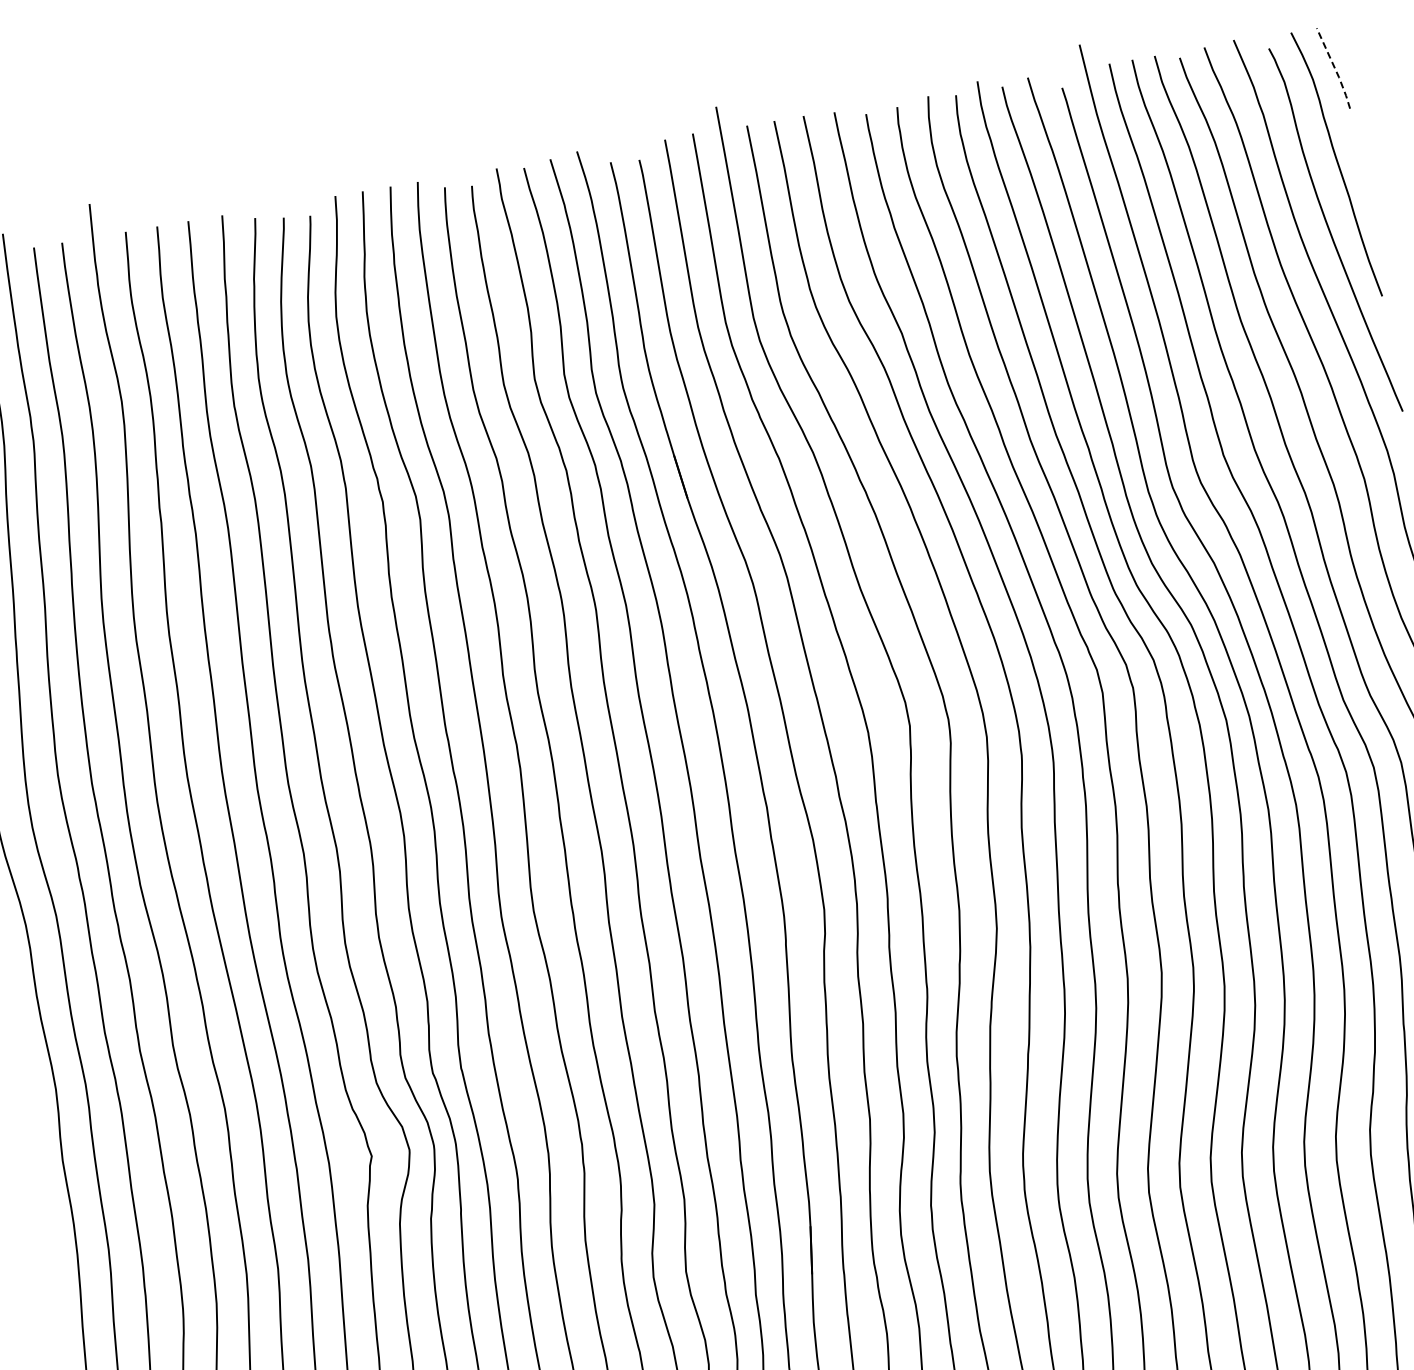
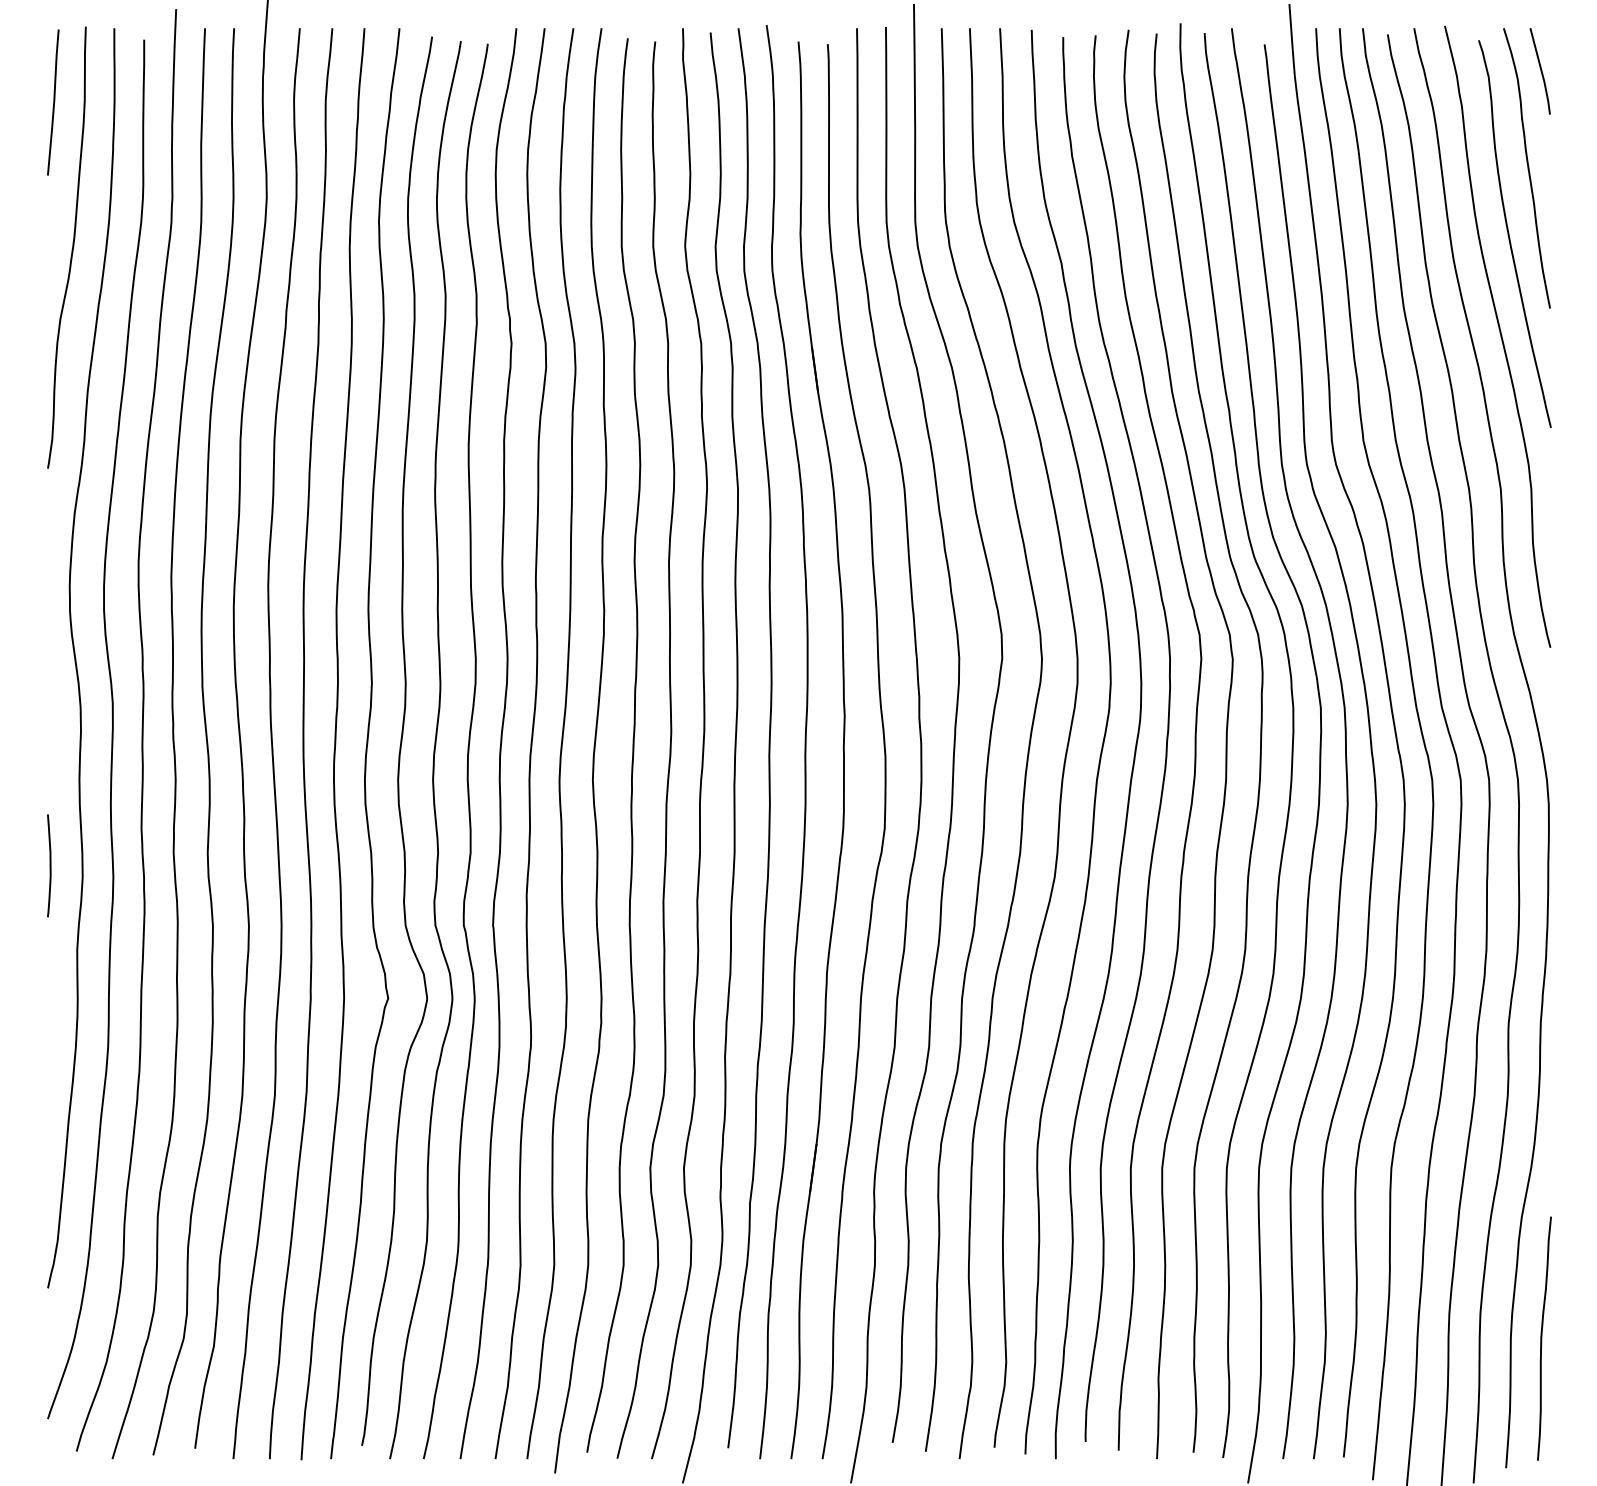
line: (1334, 69) -> (1541, 72), dashed -> solid
curve: (21, 1083) -> (49, 865), added

